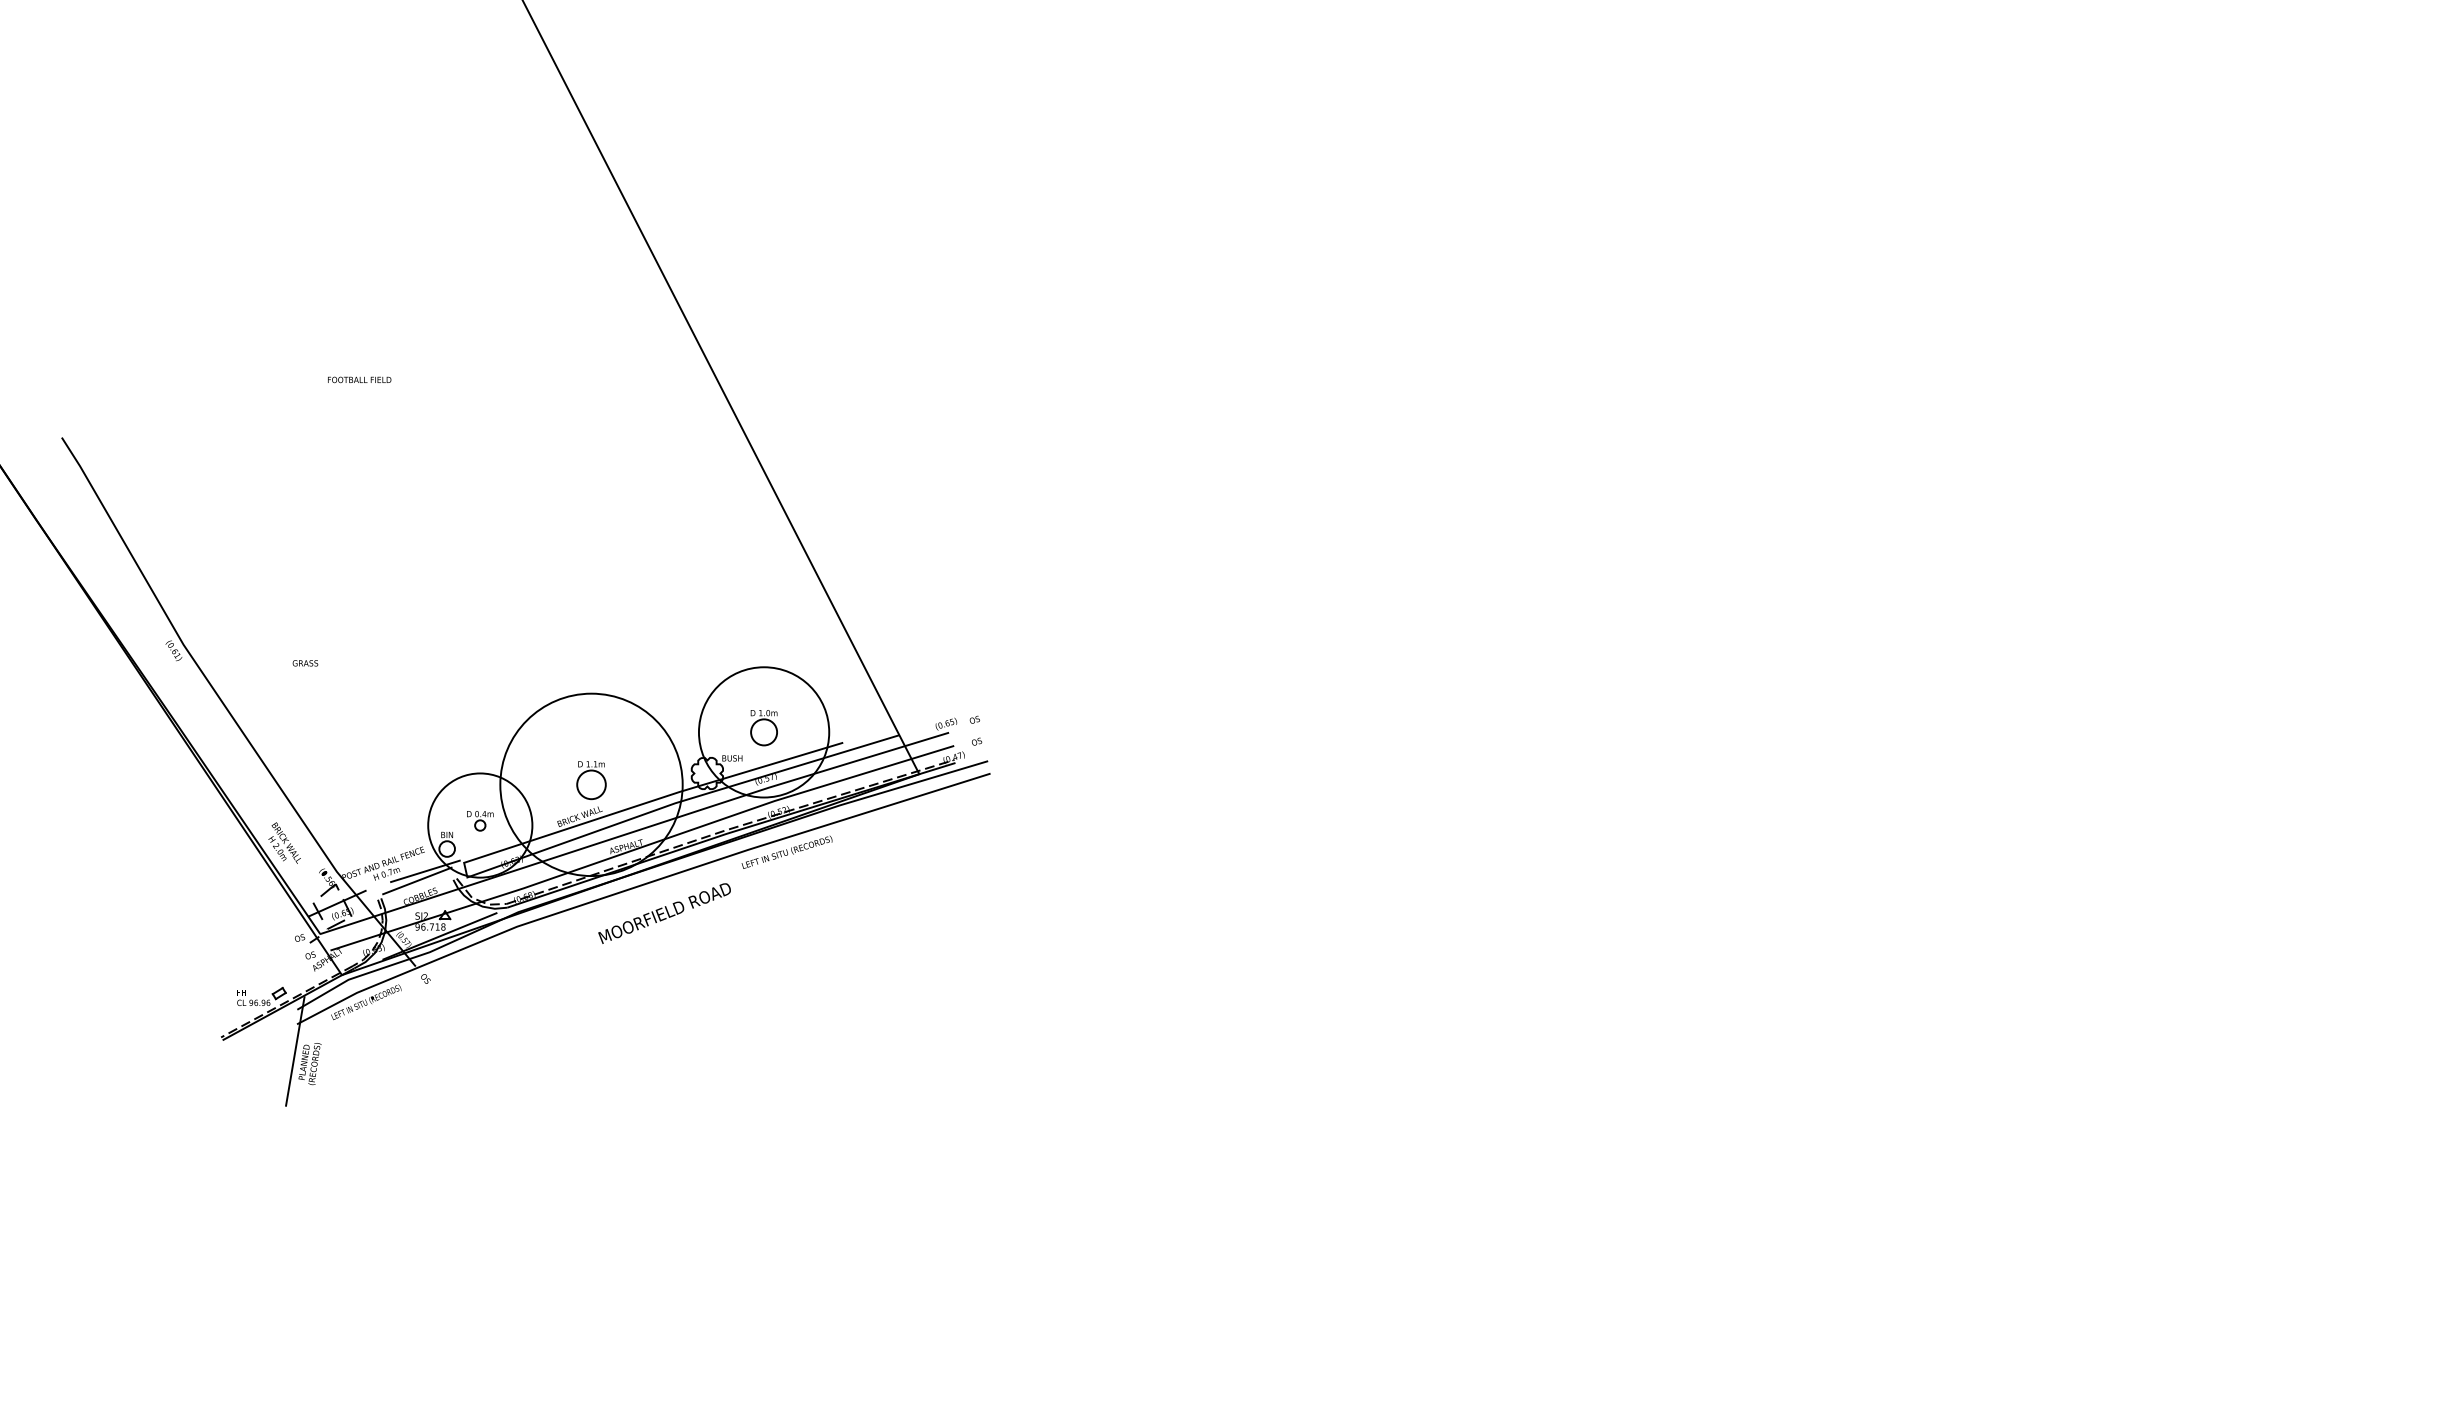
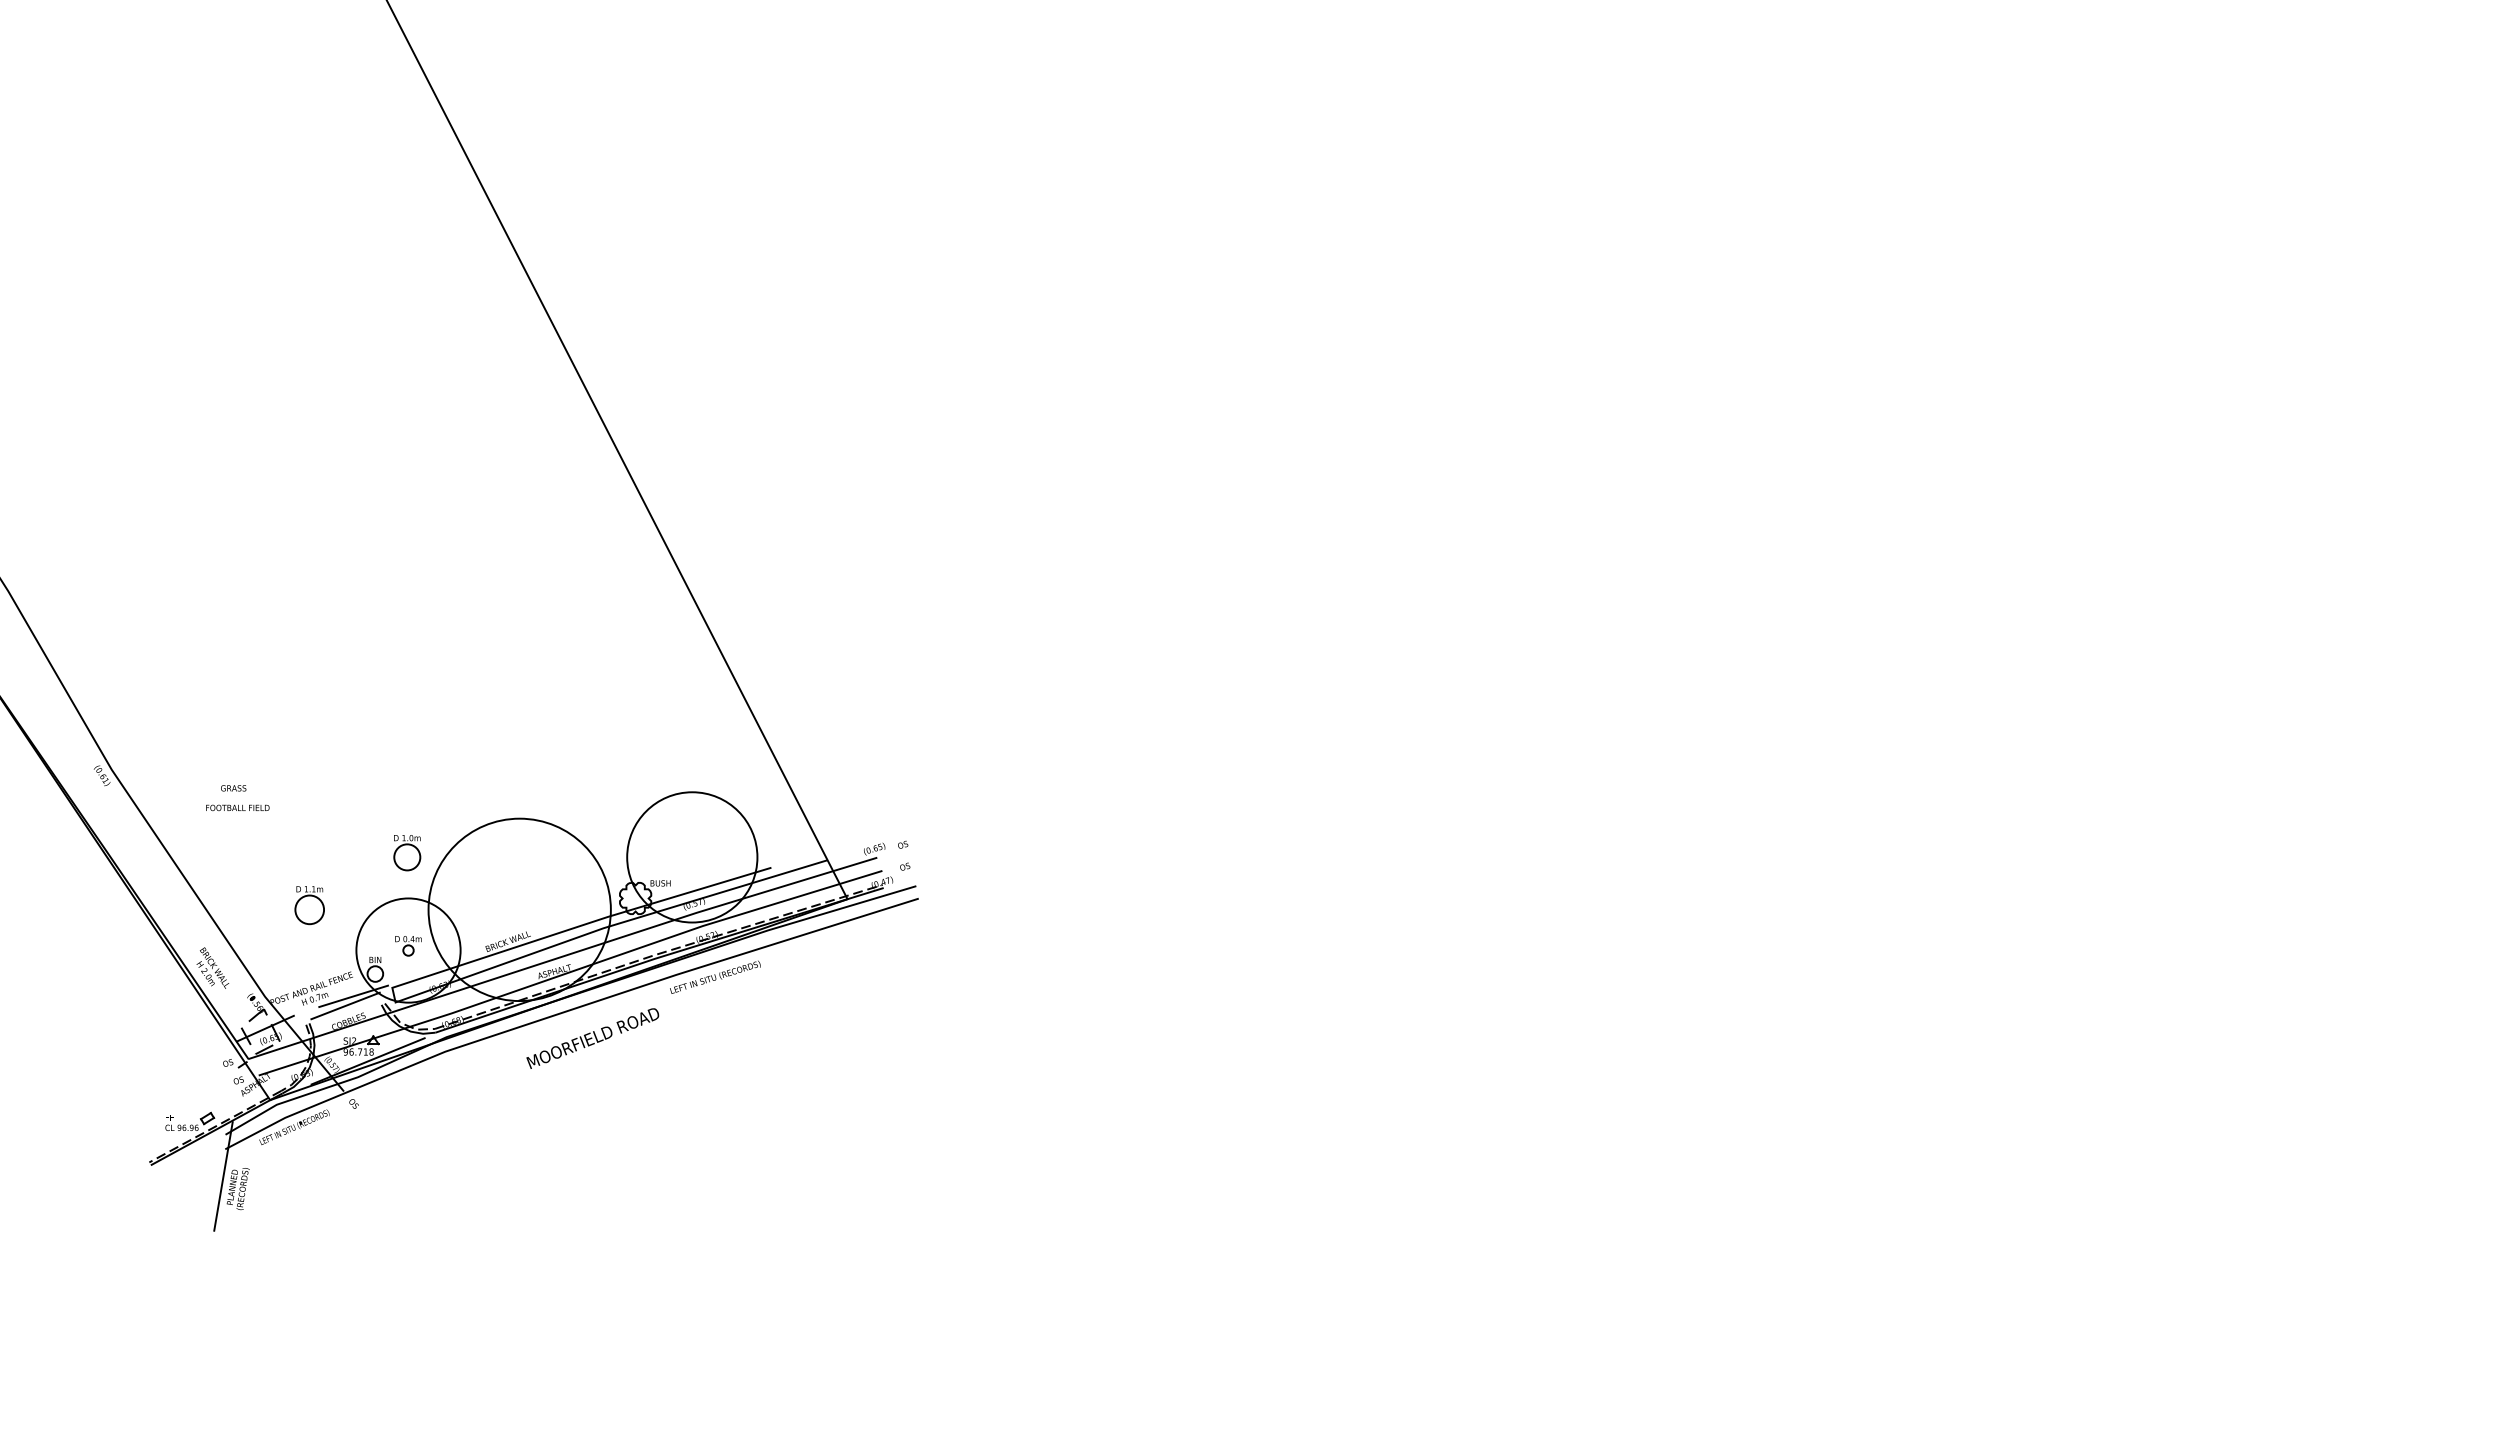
text: (359, 379) -> (237, 807), moved
part: (764, 728) -> (407, 853), moved
part: (591, 780) -> (309, 905), moved

